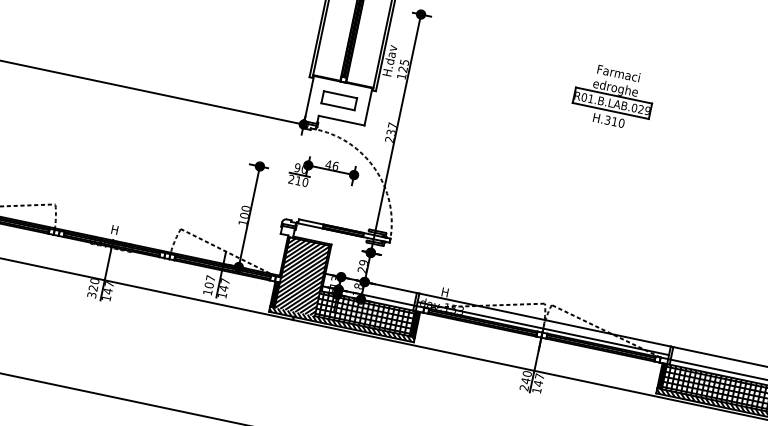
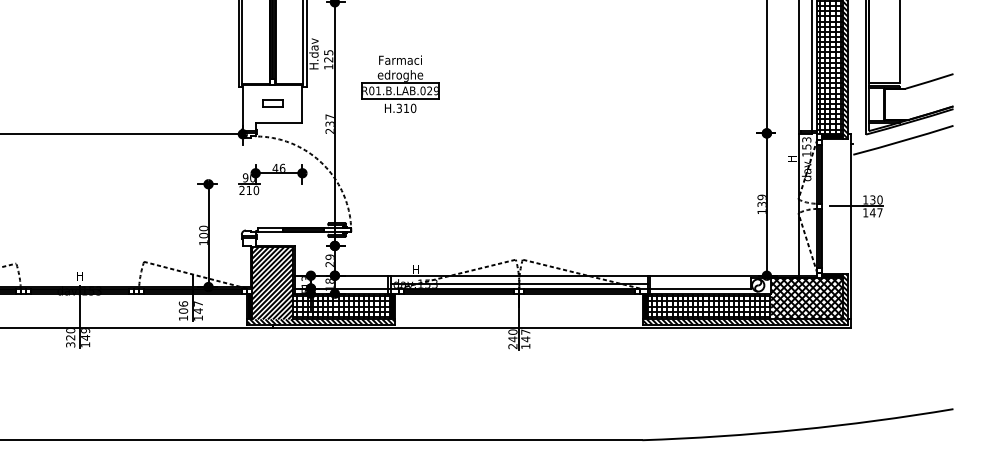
part: (613, 96) -> (400, 83), moved
part: (339, 100) -> (272, 103), size x0.6
text: (210, 277) -> (183, 303), 107 -> 106
text: (109, 285) -> (85, 331), 147 -> 149

